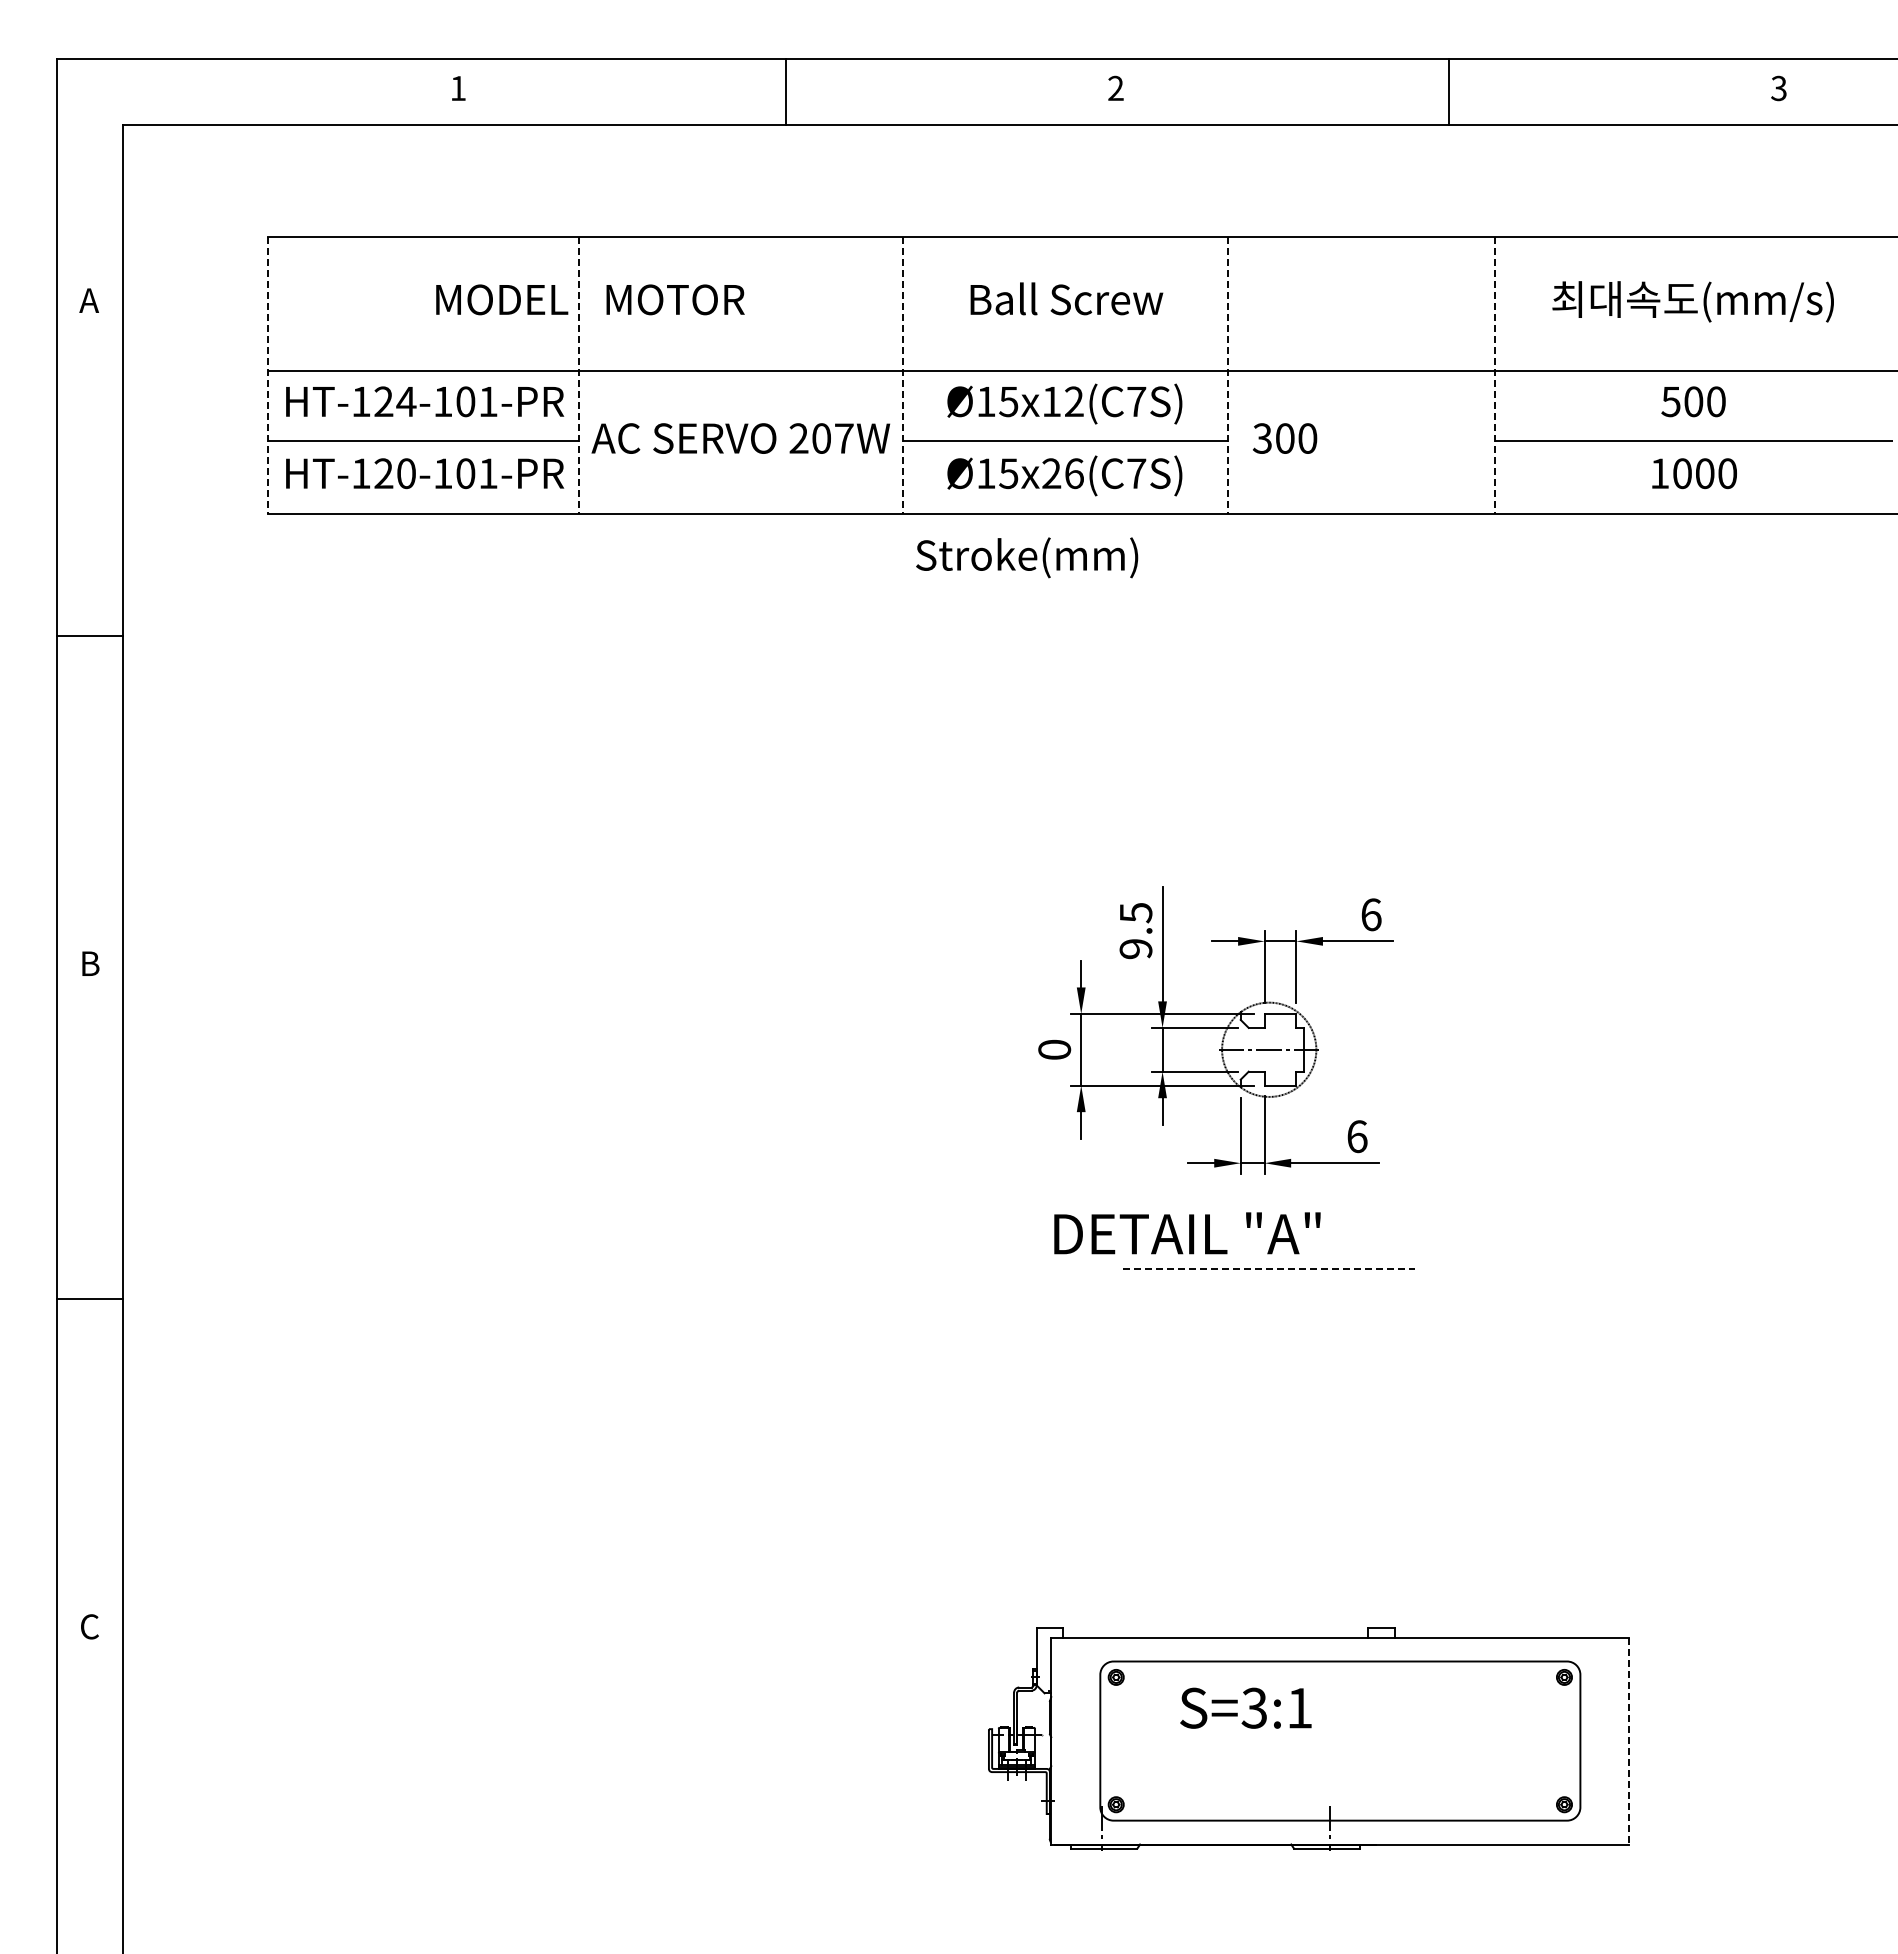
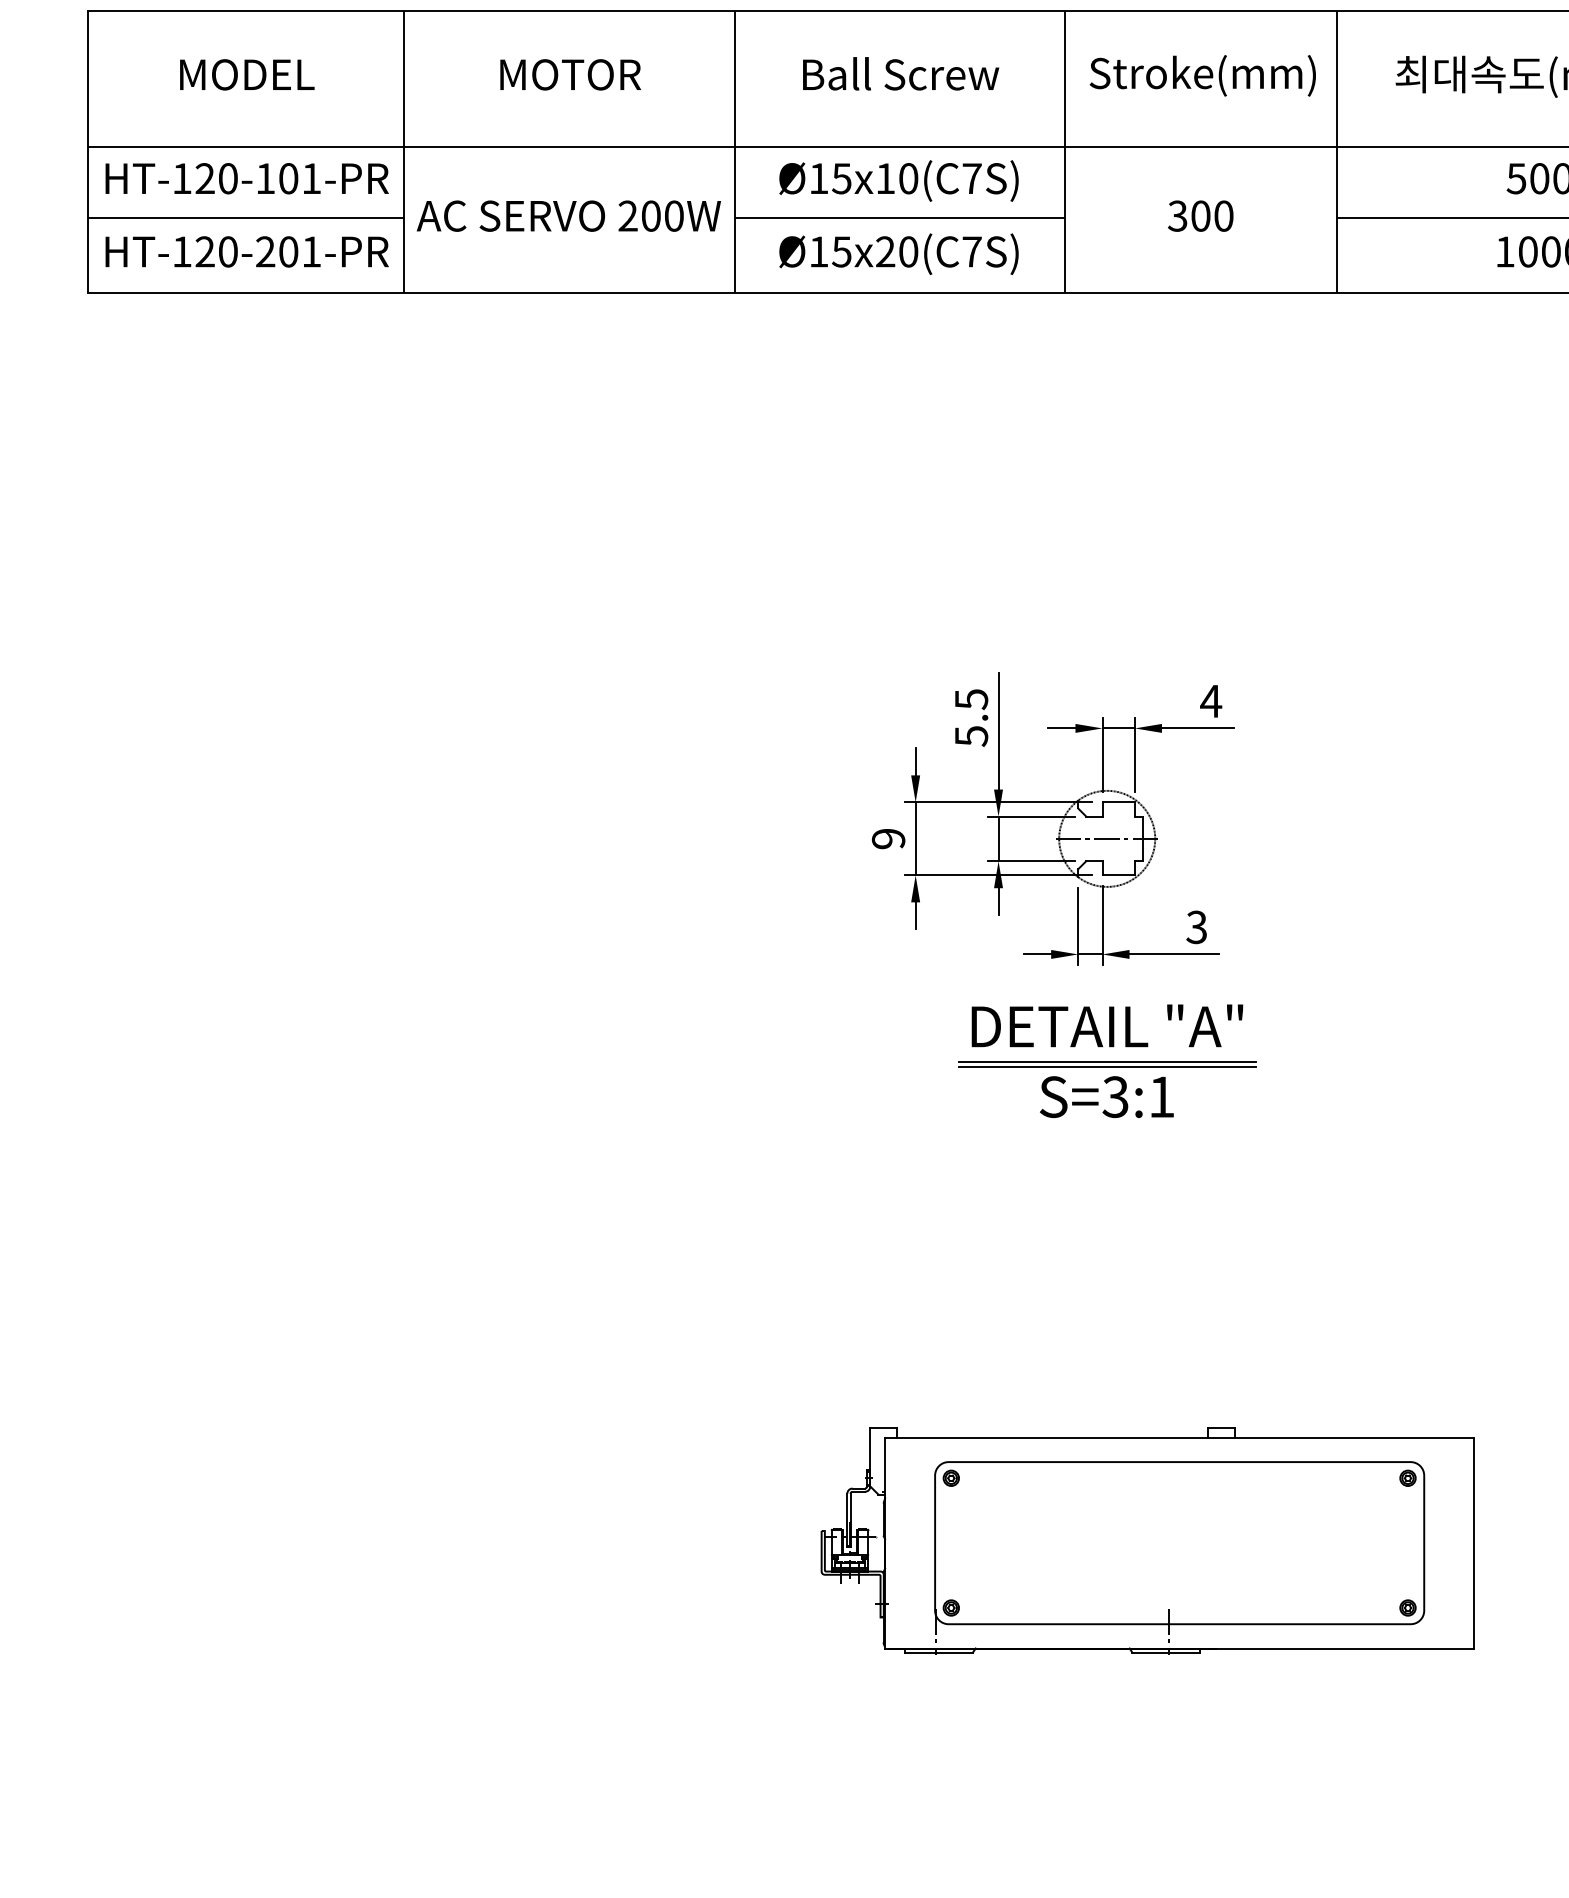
text: (502, 299) -> (247, 74), moved
text: (675, 299) -> (570, 74), moved
line: (268, 375) -> (87, 151), dashed -> solid
line: (579, 375) -> (404, 151), dashed -> solid
line: (903, 375) -> (734, 151), dashed -> solid
line: (1227, 375) -> (1064, 151), dashed -> solid
line: (1495, 375) -> (1337, 151), dashed -> solid
text: (406, 401) -> (228, 178), HT-124-101-PR -> HT-120-101-PR
text: (1074, 401) -> (908, 178), Ø15x12(C7S) -> Ø15x10(C7S)
text: (844, 438) -> (674, 216), 207W -> 200W
text: (1285, 438) -> (1201, 216), moved
text: (442, 473) -> (264, 251), HT-120-101-PR -> HT-120-201-PR
text: (1074, 473) -> (908, 251), Ø15x26(C7S) -> Ø15x20(C7S)
text: (1027, 557) -> (1203, 75), moved
text: (1371, 914) -> (1211, 701), 6 -> 4
text: (1135, 949) -> (970, 736), 9.5 -> 5.5
text: (1054, 1049) -> (888, 838), 0 -> 9
text: (1356, 1136) -> (1196, 927), 6 -> 3
text: (1187, 1233) -> (1107, 1026), moved
line: (1269, 1268) -> (1107, 1061), dashed -> solid
line: (1269, 1274) -> (1107, 1067), added
text: (1245, 1707) -> (1106, 1096), moved
line: (1629, 1741) -> (1474, 1543), dashed -> solid

